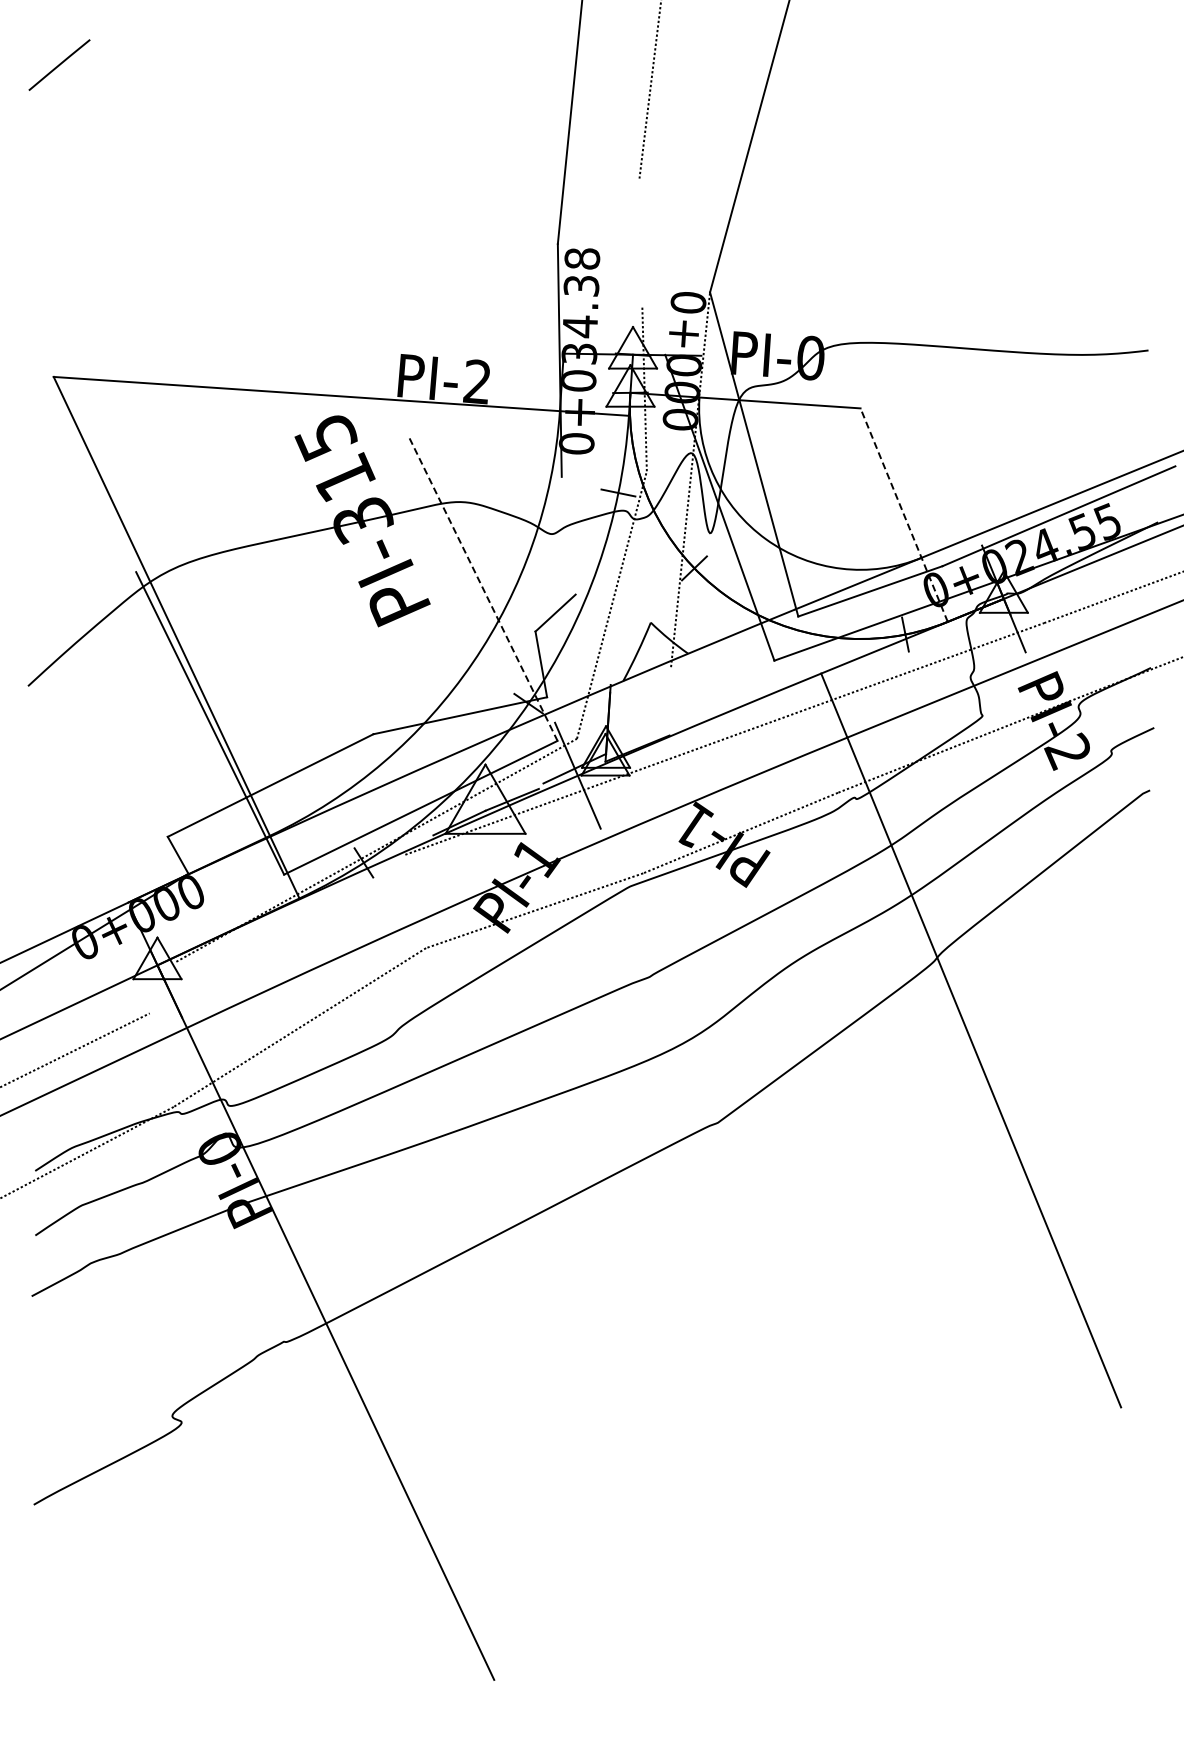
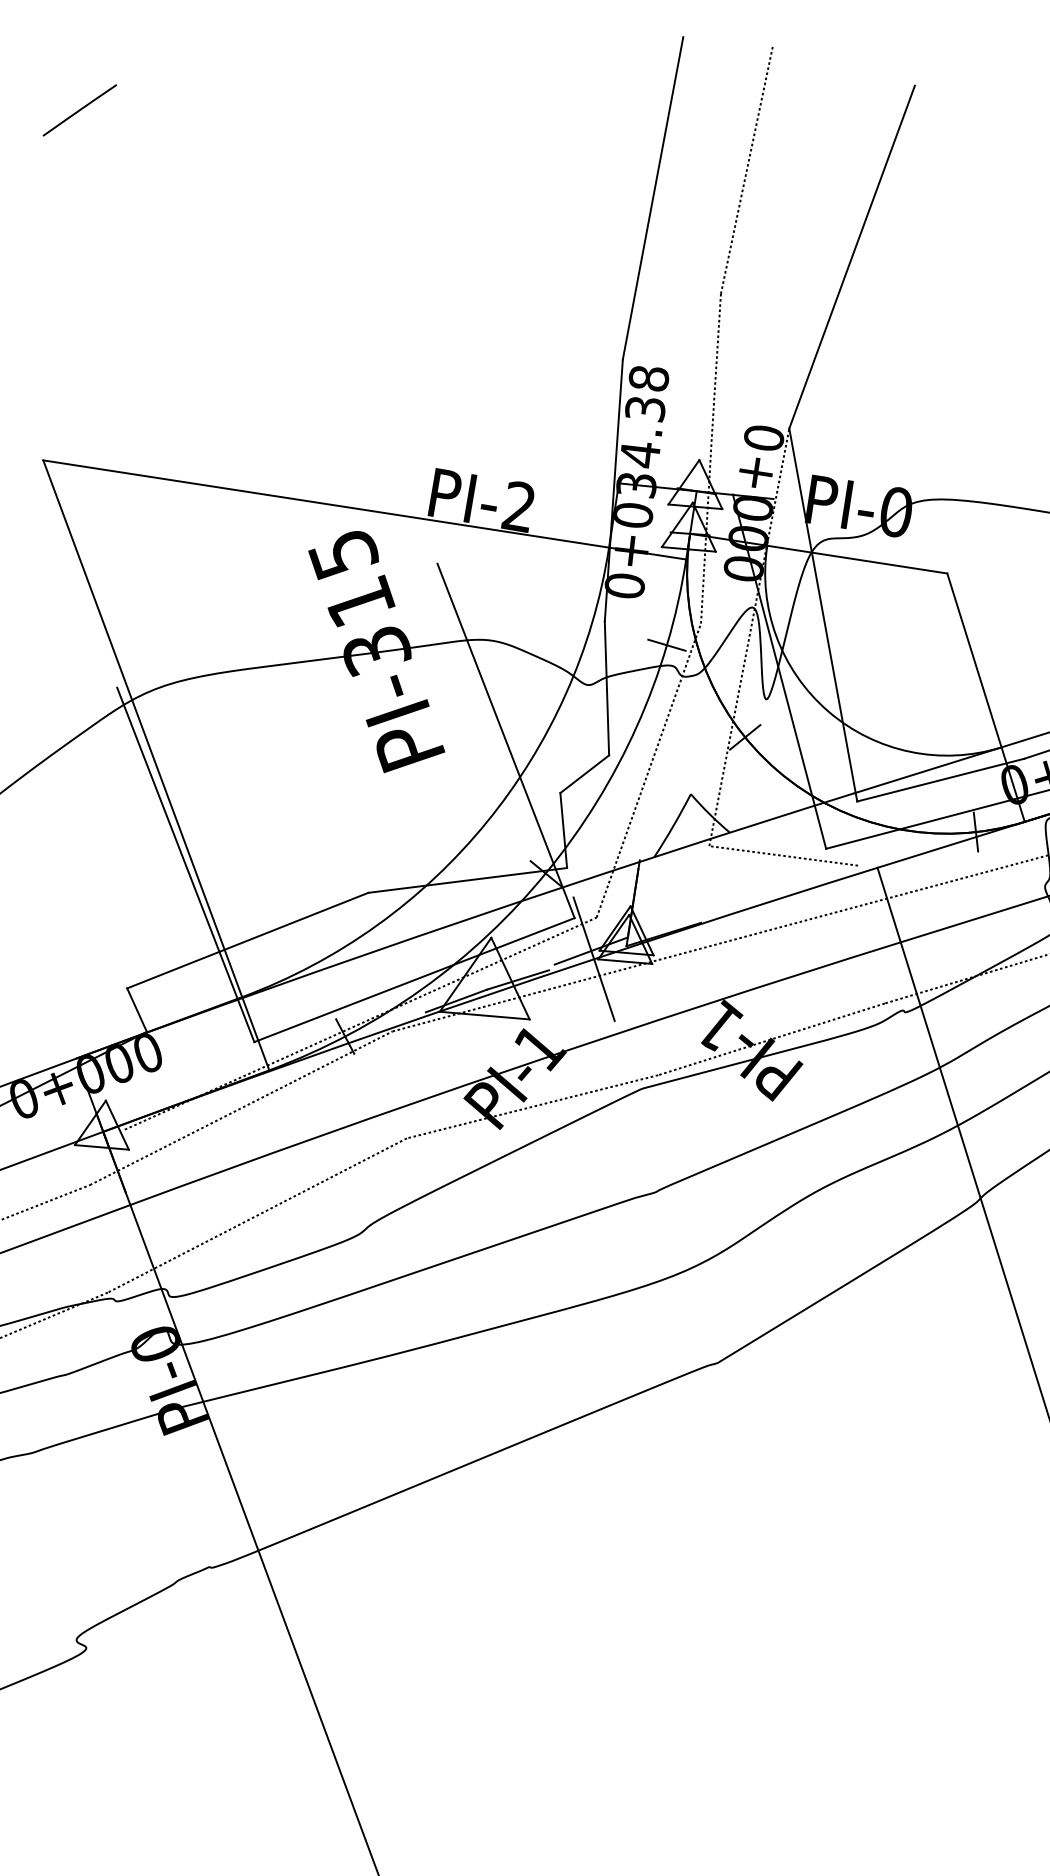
line: (640, 241) -> (716, 364), added
line: (903, 514) -> (985, 696), dashed -> solid
line: (568, 535) -> (606, 688), added
line: (483, 590) -> (505, 741), dashed -> solid
line: (737, 670) -> (783, 856), added
line: (277, 933) -> (241, 1107), added

